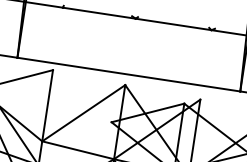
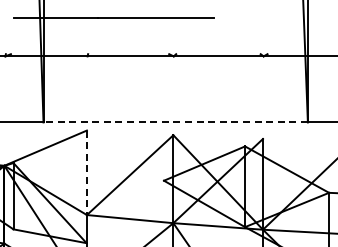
line: (128, 74) -> (175, 122), solid -> dashed
line: (47, 106) -> (86, 173), solid -> dashed

